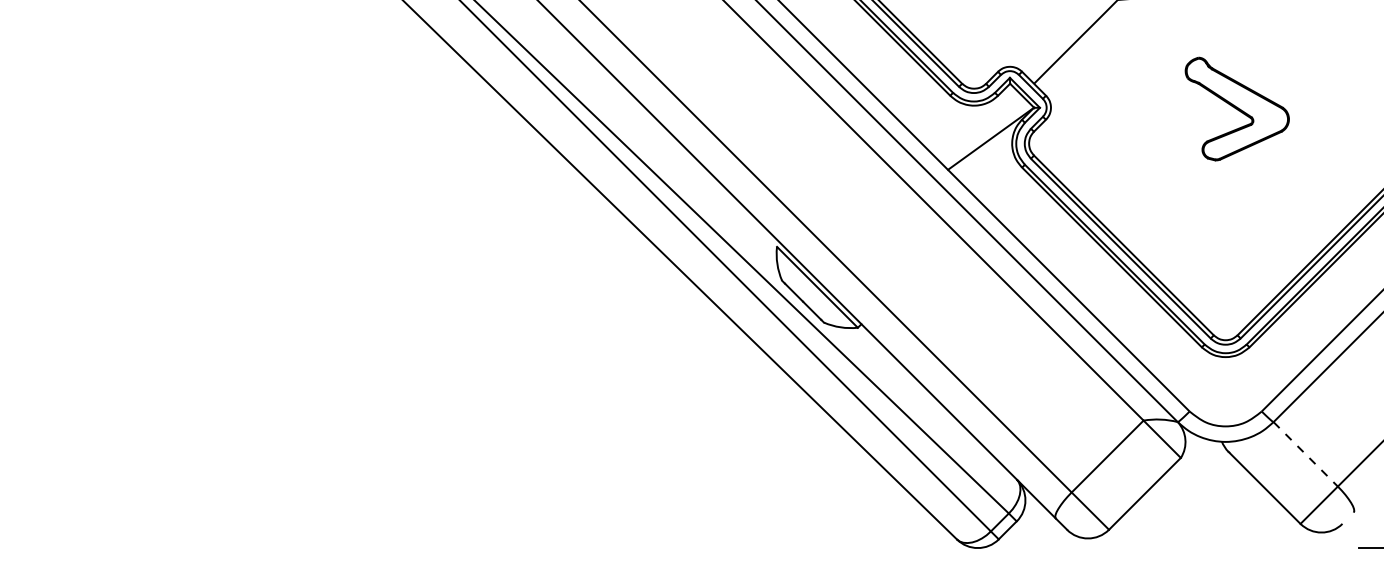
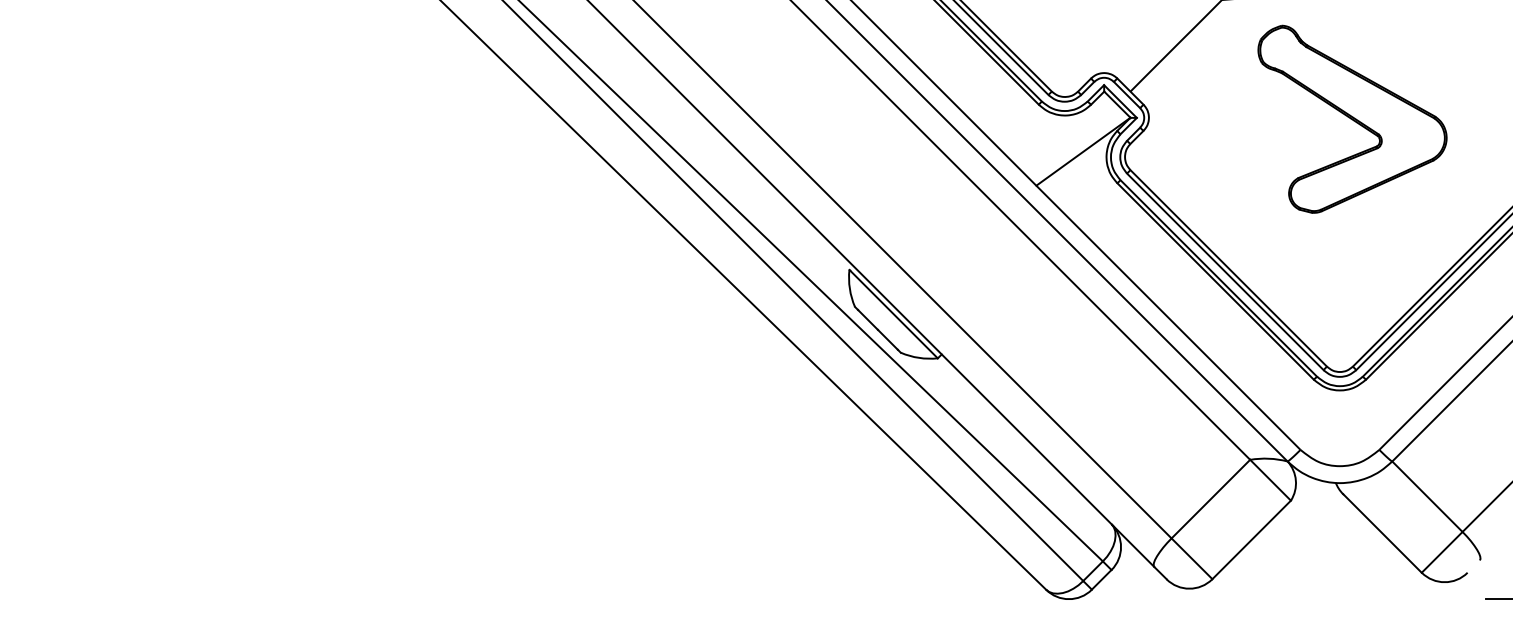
part: (1237, 108) -> (1352, 118), size x1.67
line: (1305, 454) -> (1427, 496), dashed -> solid

